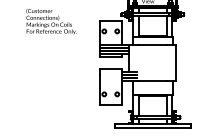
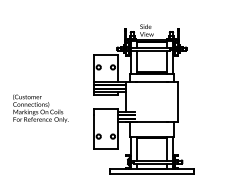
text: (51, 21) -> (40, 108), moved

